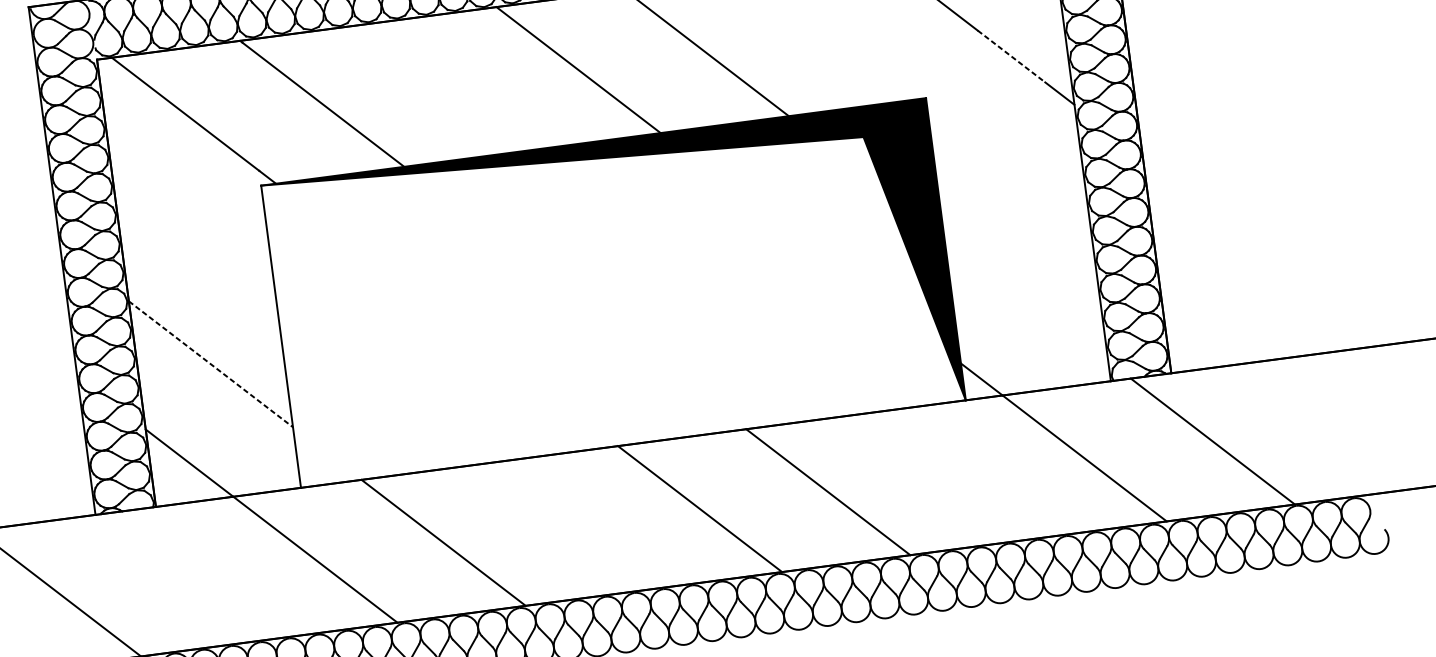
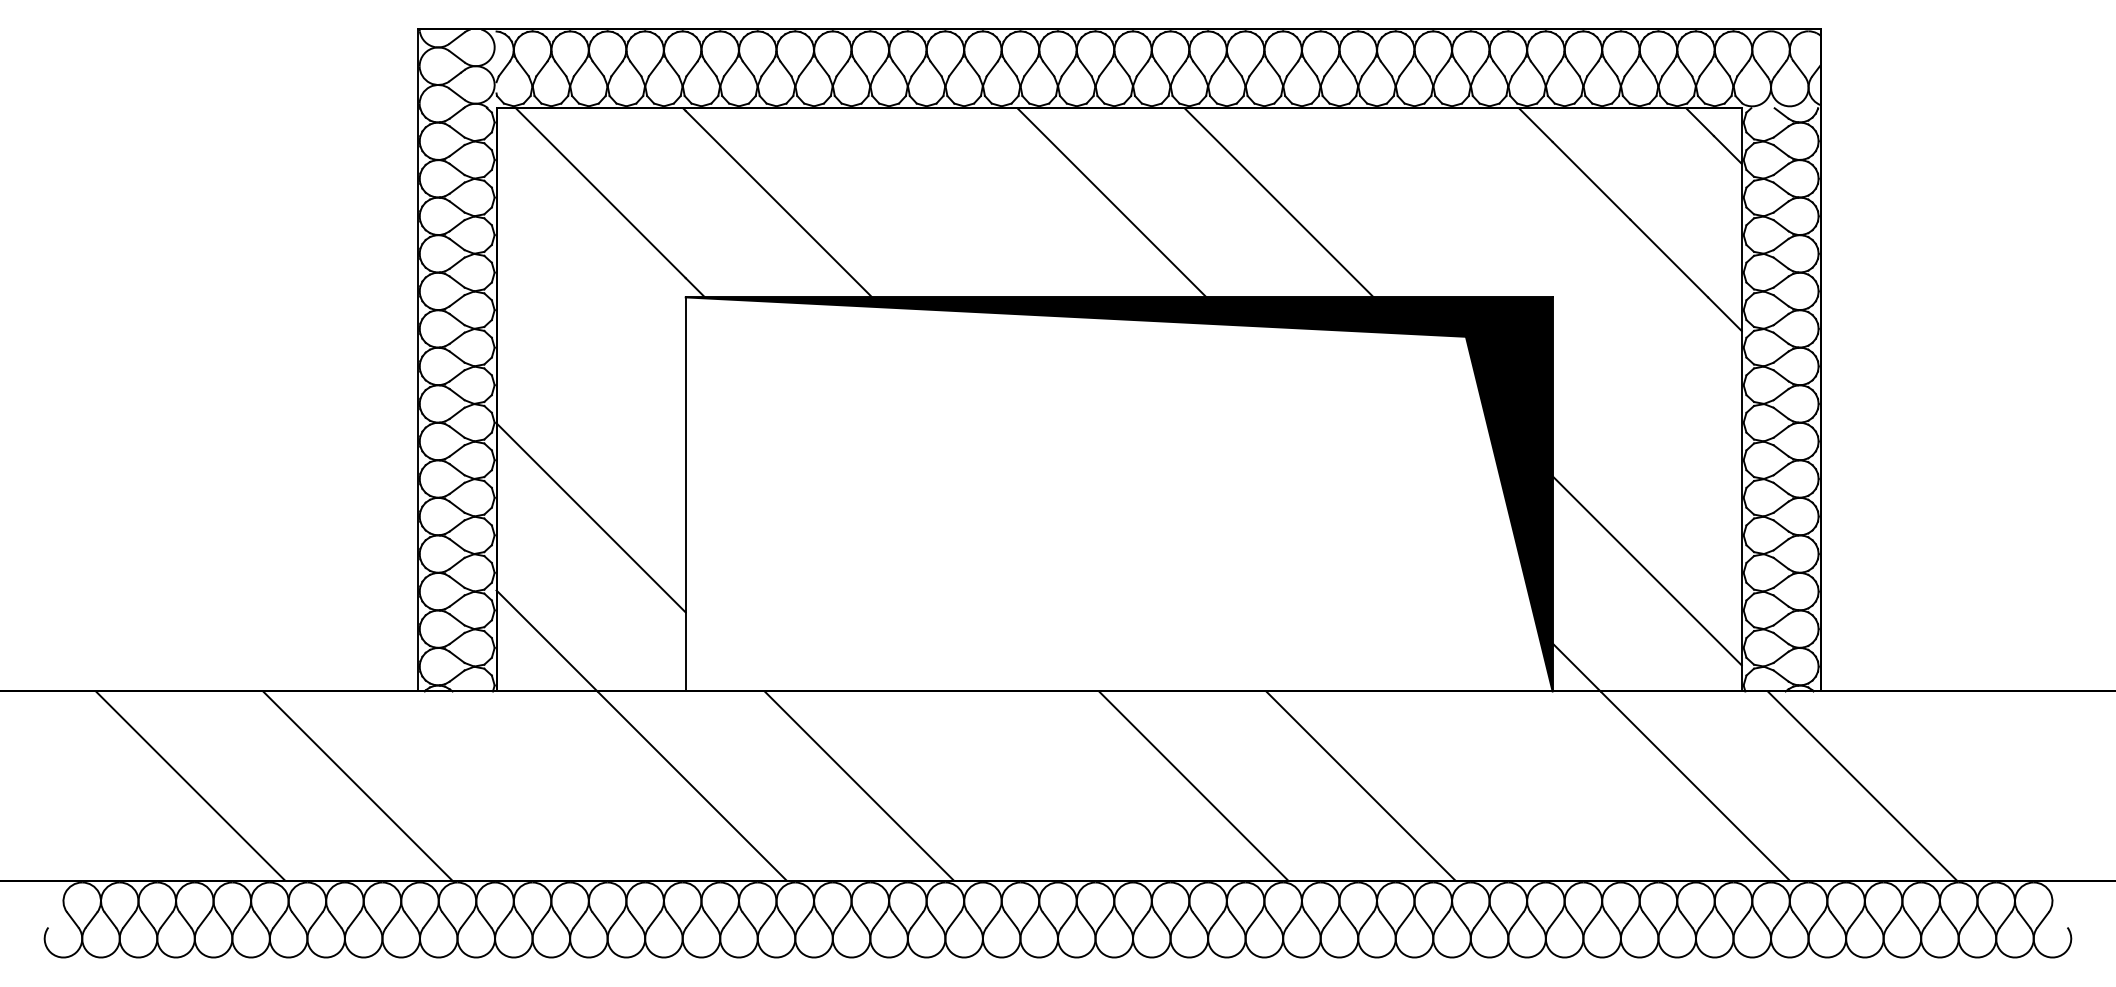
line: (1011, 56) -> (1669, 258), dashed -> solid
line: (1025, 298) -> (1646, 570), added
line: (211, 363) -> (591, 517), dashed -> solid

